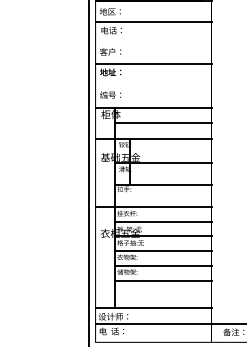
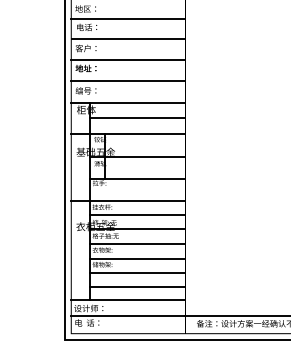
line: (153, 42) -> (128, 39), added
line: (153, 84) -> (128, 80), added
line: (162, 294) -> (137, 286), added

